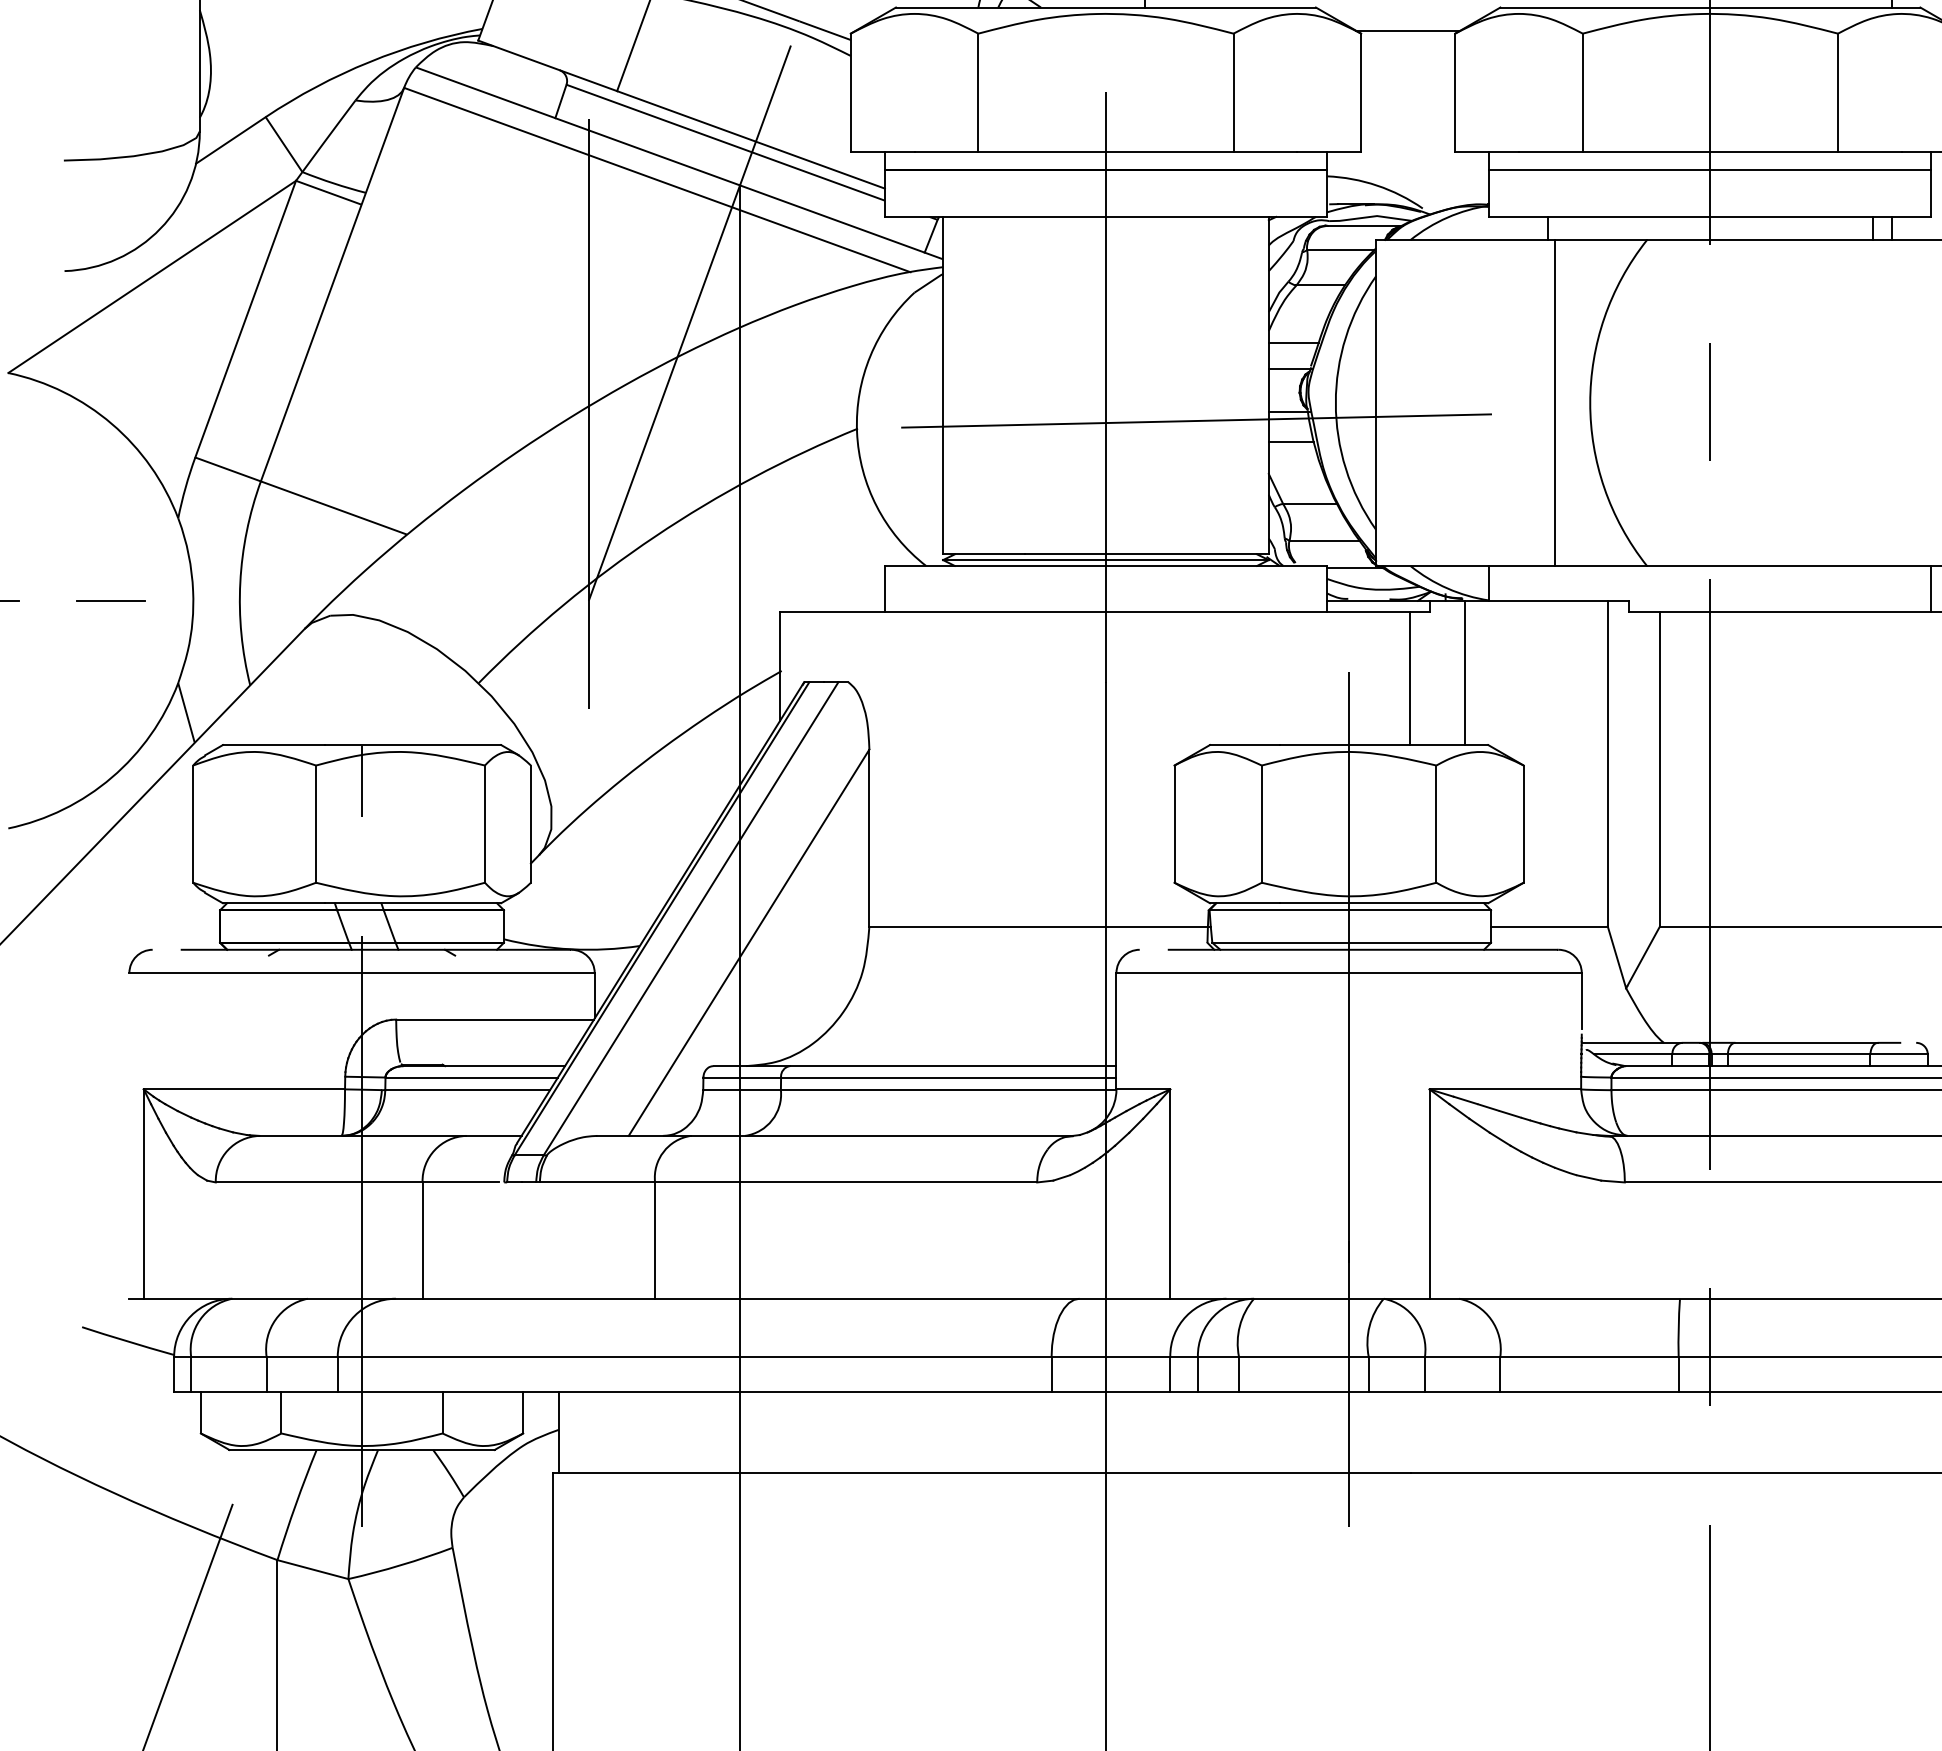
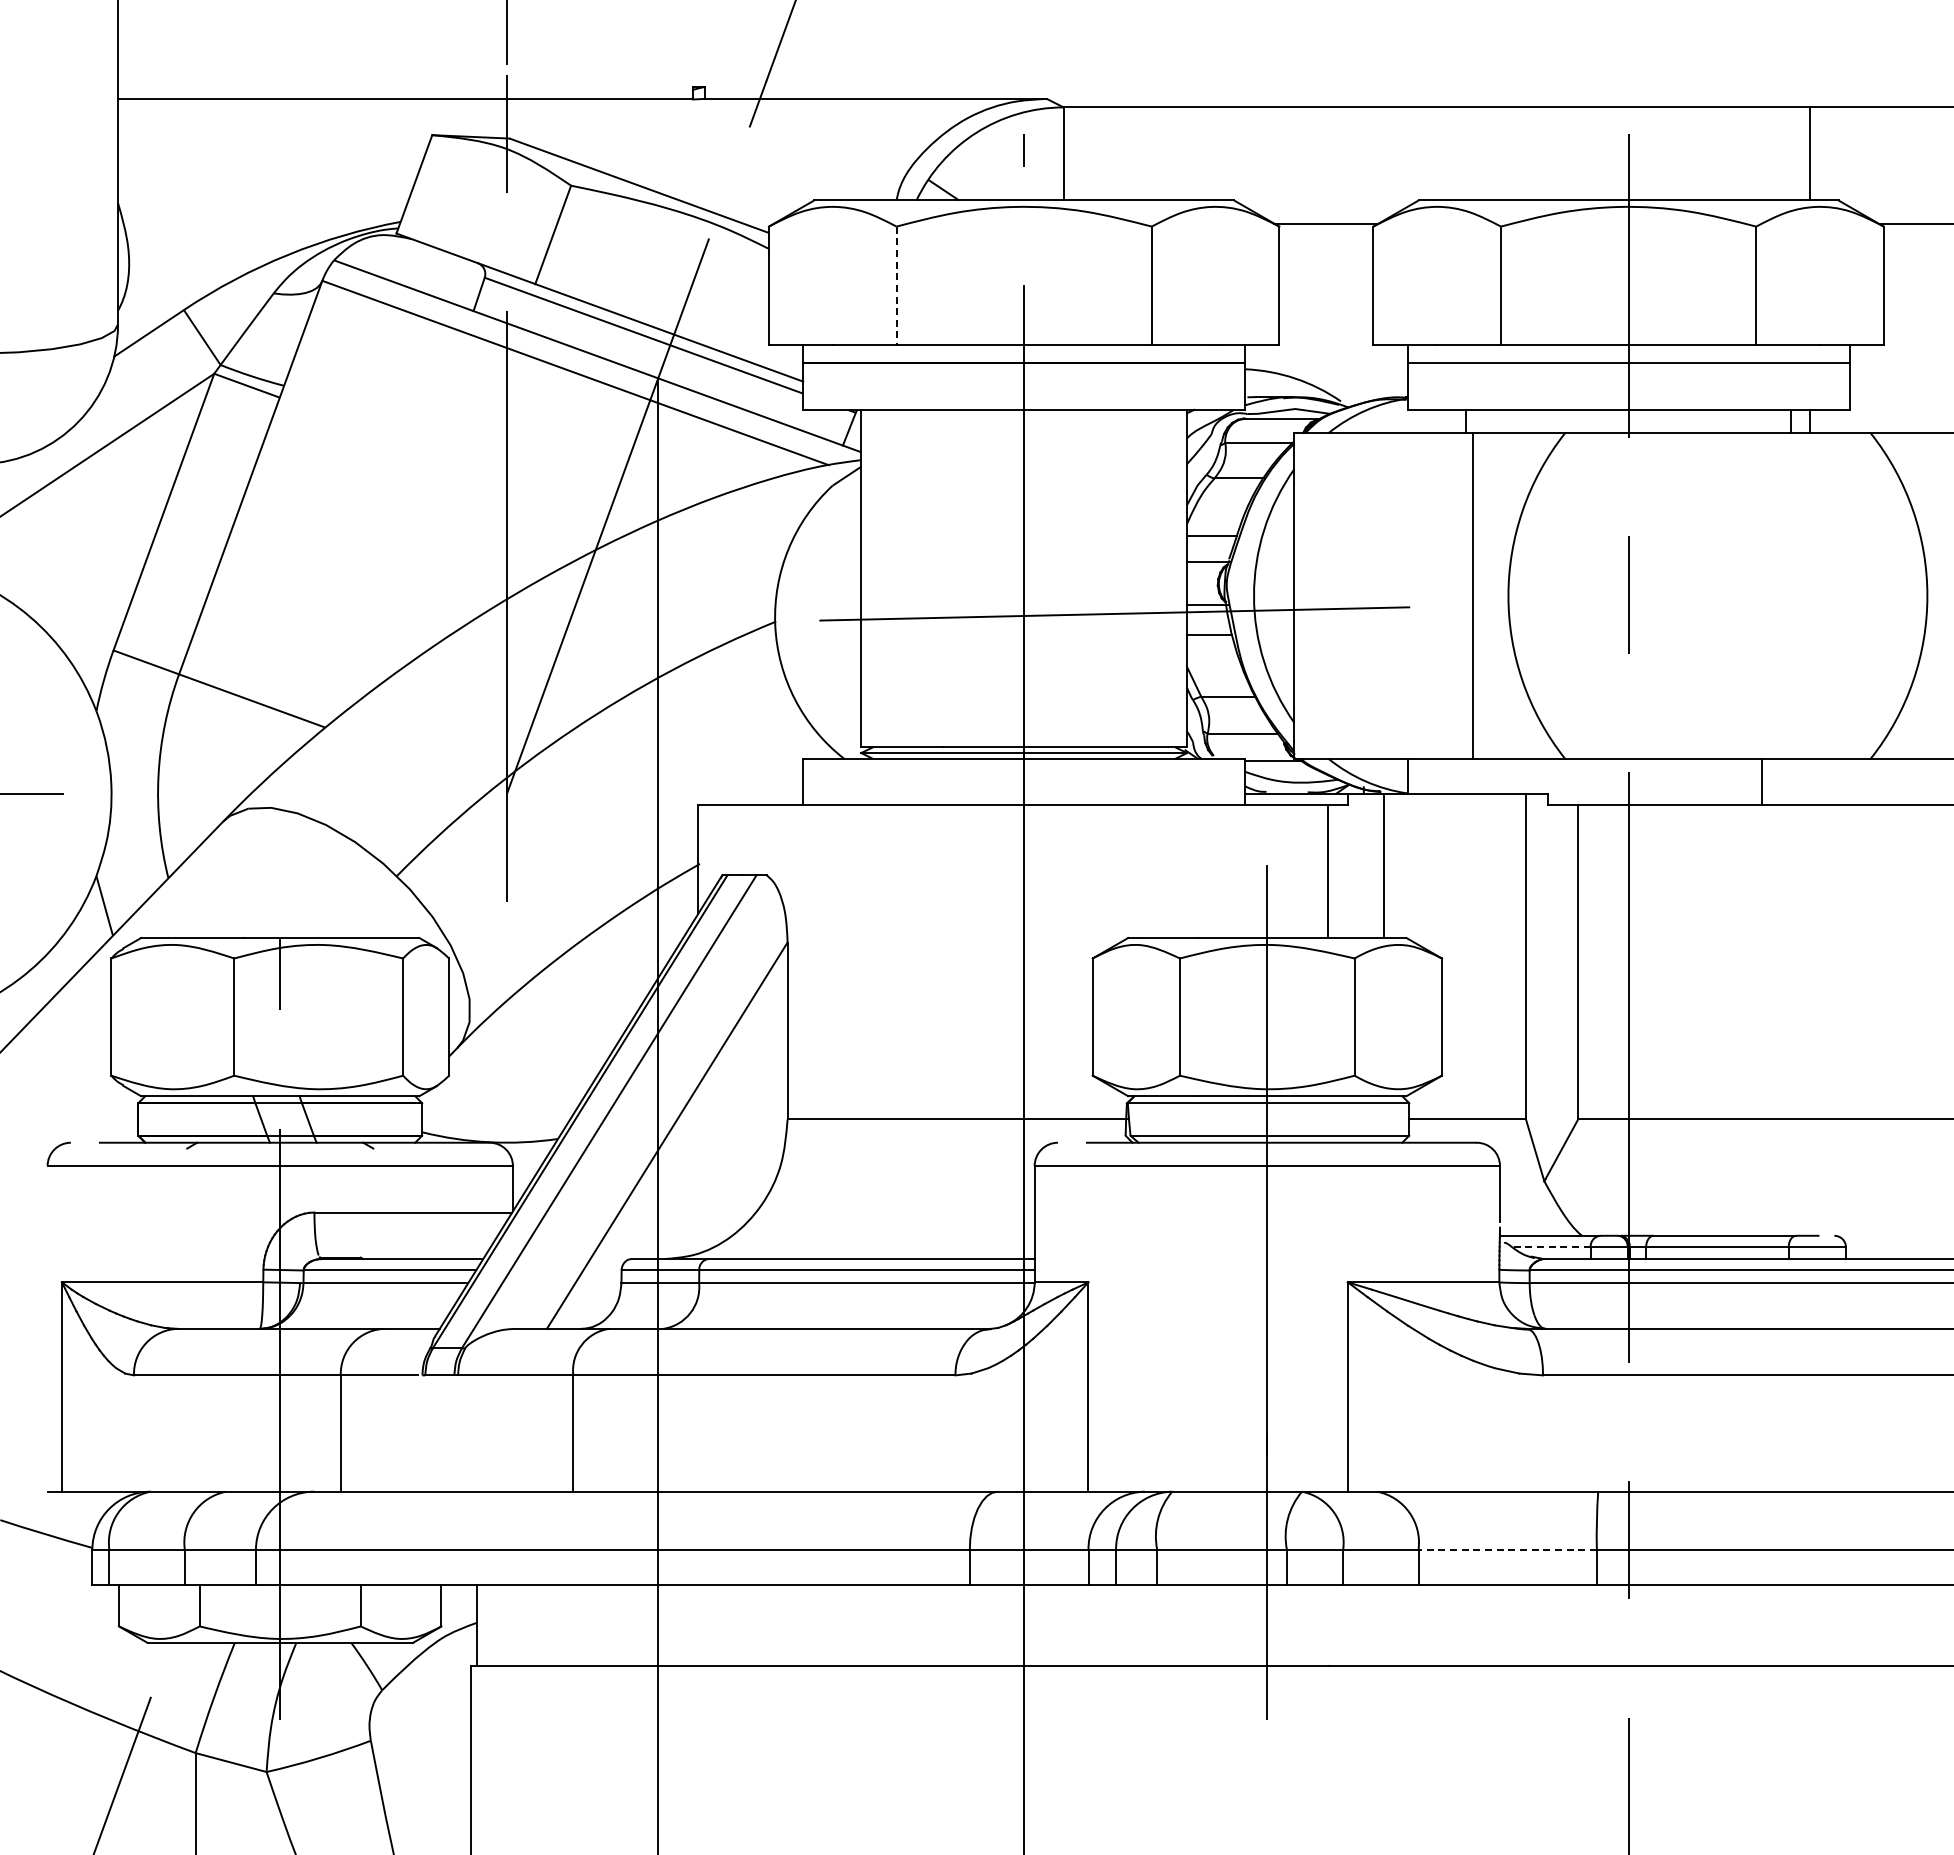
line: (978, 93) -> (896, 286), solid -> dashed
line: (1931, 588) -> (1761, 781), moved
line: (1633, 1054) -> (1551, 1247), solid -> dashed
line: (1589, 1356) -> (1507, 1549), solid -> dashed

